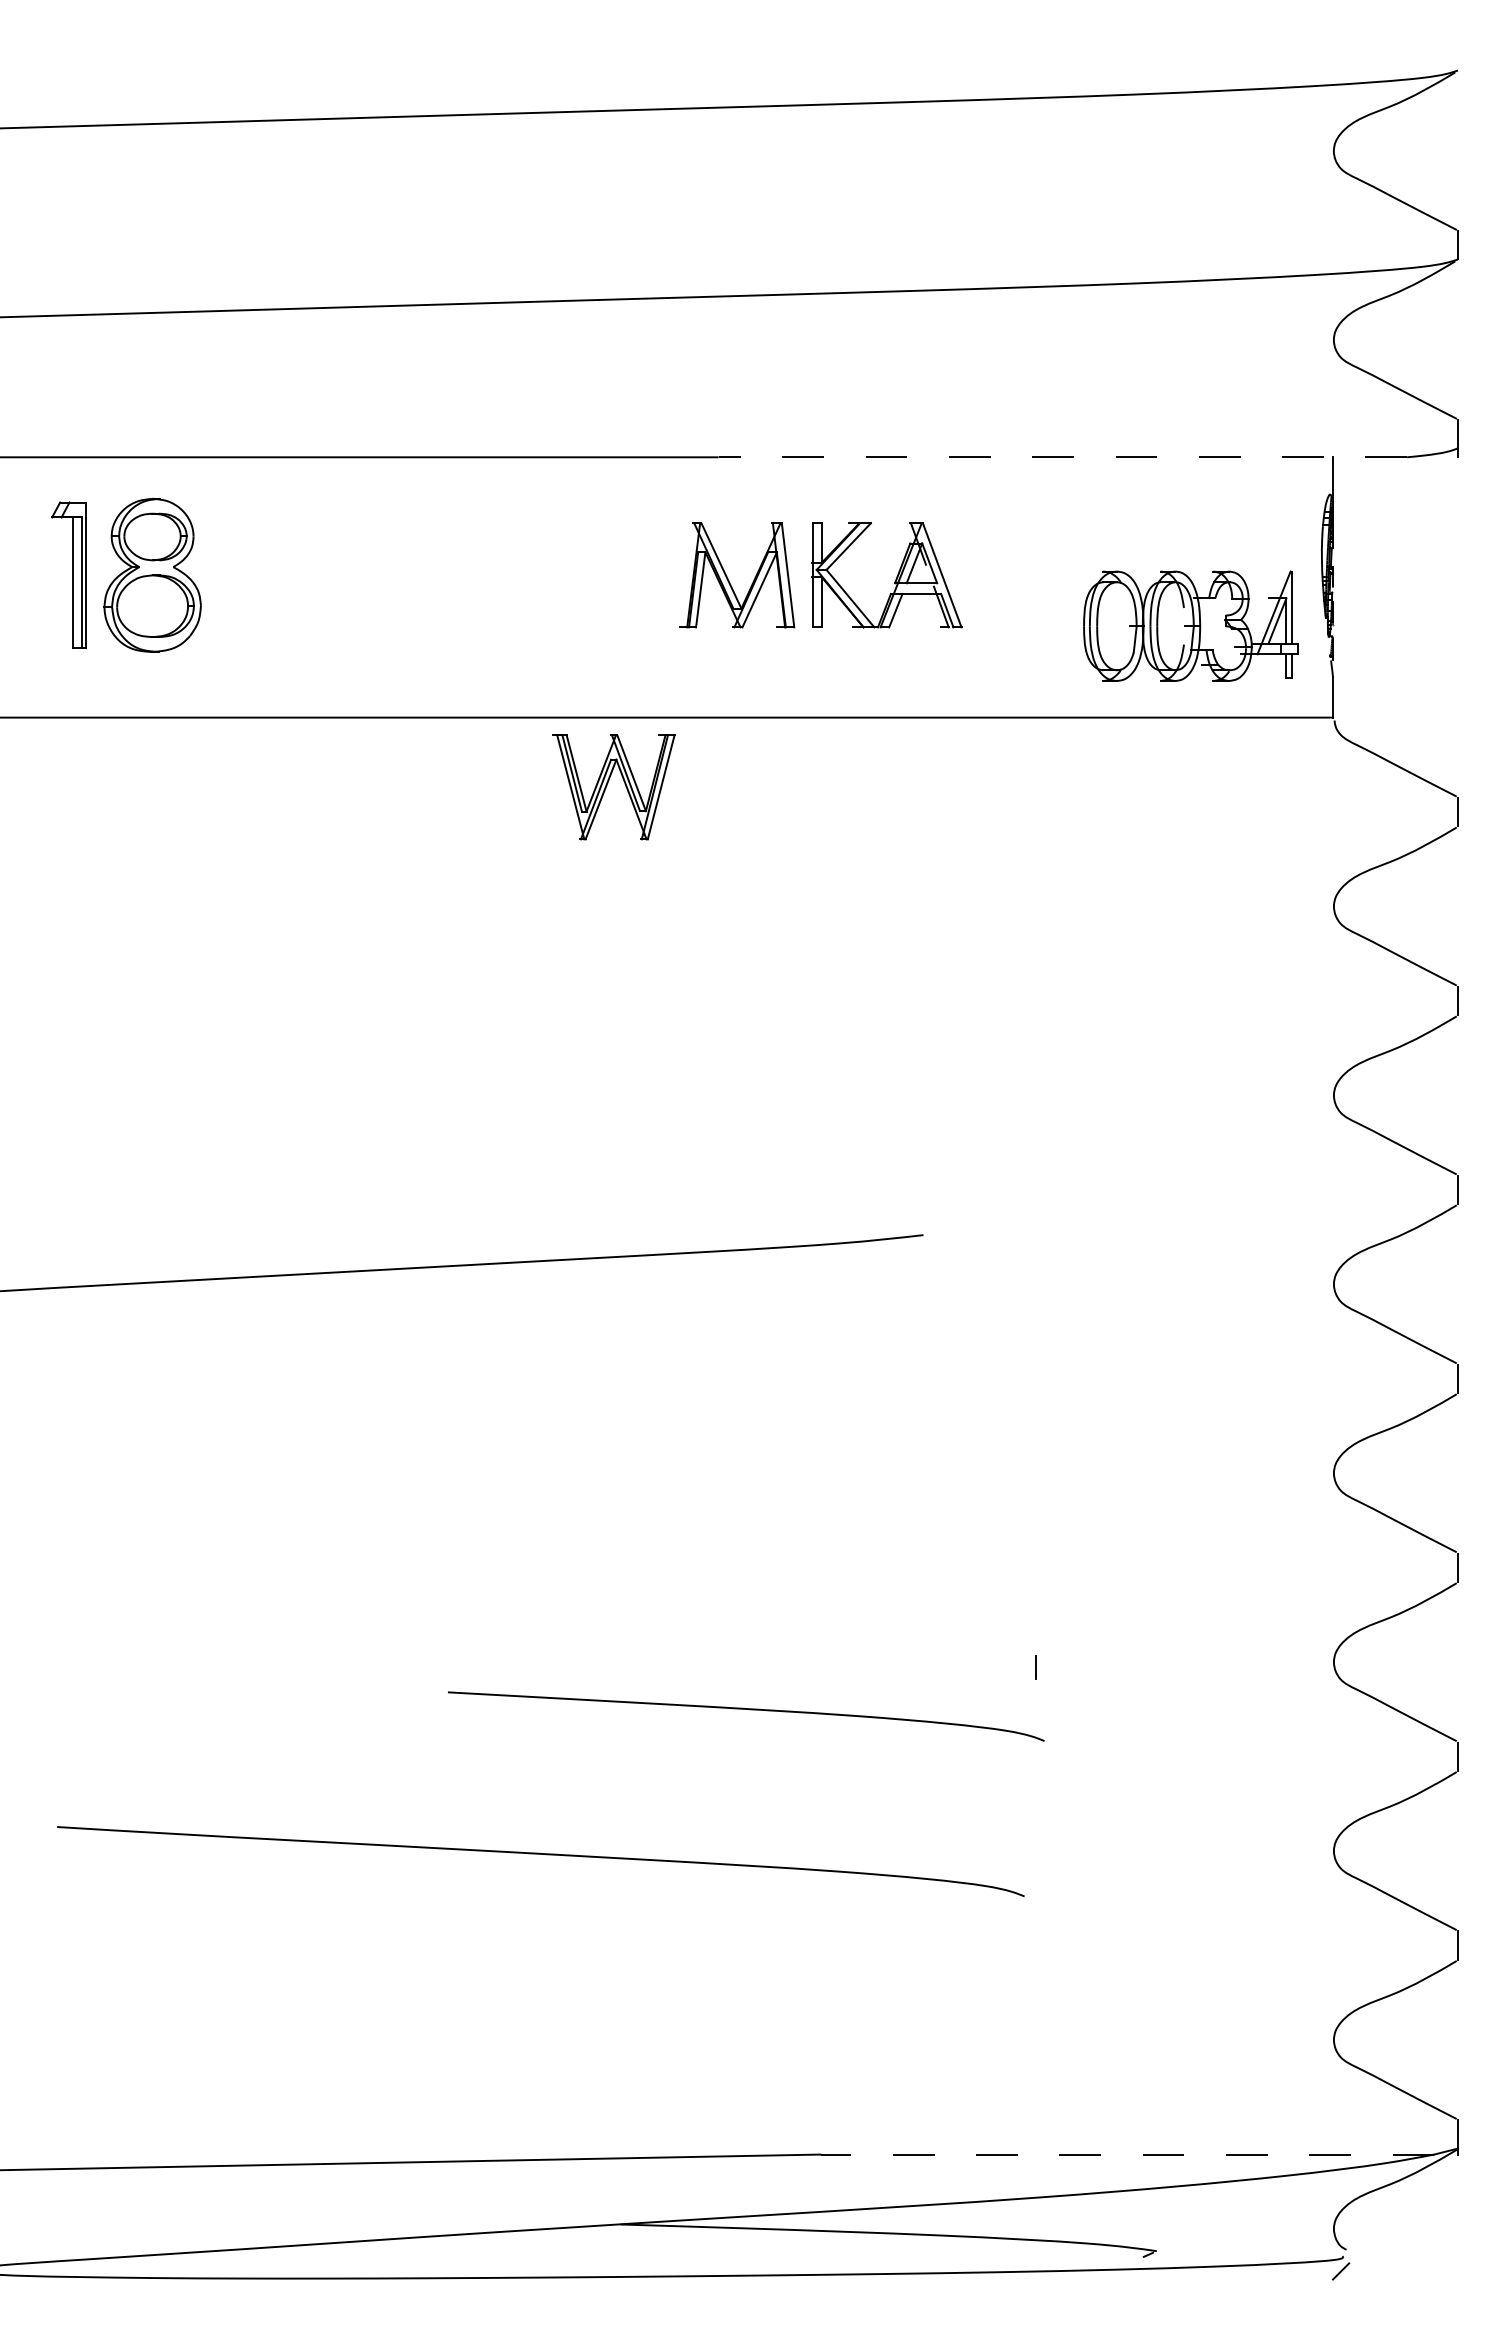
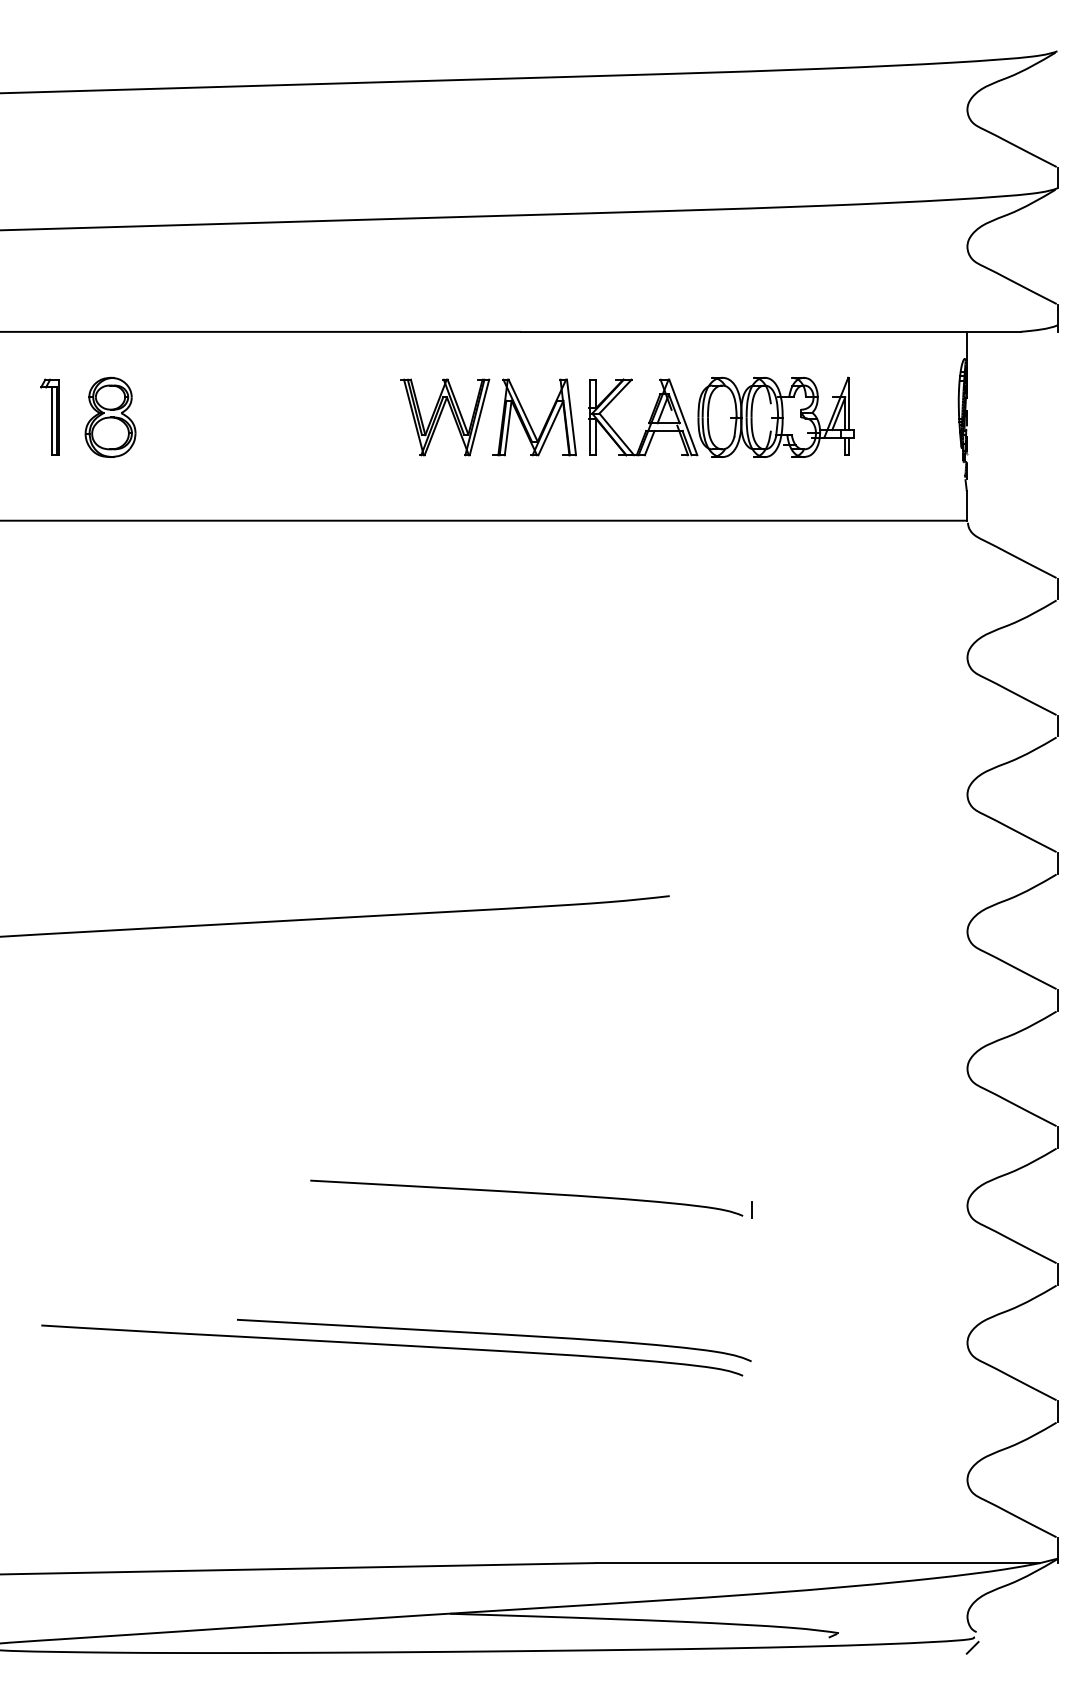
line: (1062, 457) -> (770, 332), dashed -> solid
part: (68, 574) -> (49, 416), size x0.71
part: (152, 574) -> (110, 416), size x0.71
part: (1190, 625) -> (775, 416), moved
part: (607, 785) -> (440, 416), moved
curve: (749, 1710) -> (529, 1193), moved
curve: (681, 1839) -> (494, 1334), added
line: (1127, 2154) -> (817, 1563), dashed -> solid

